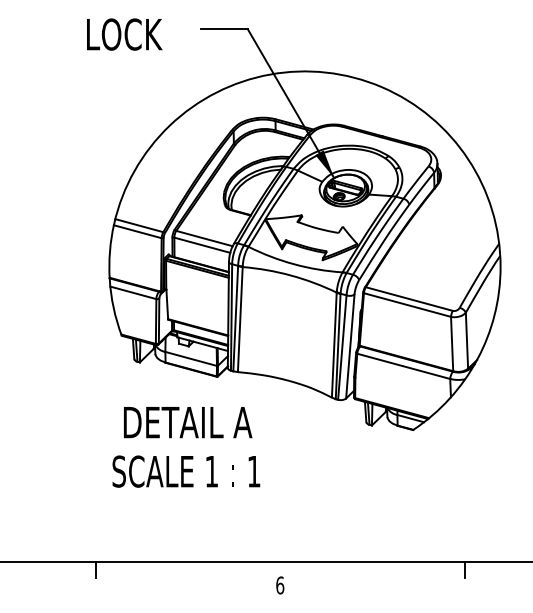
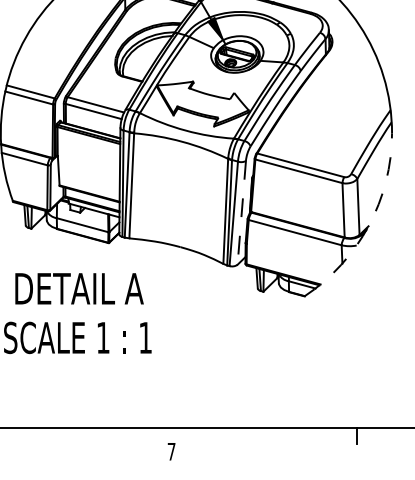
line: (350, 347) -> (241, 213), solid -> dashed
arc: (477, 359) -> (368, 225), solid -> dashed
text: (280, 585) -> (171, 451), 6 -> 7

